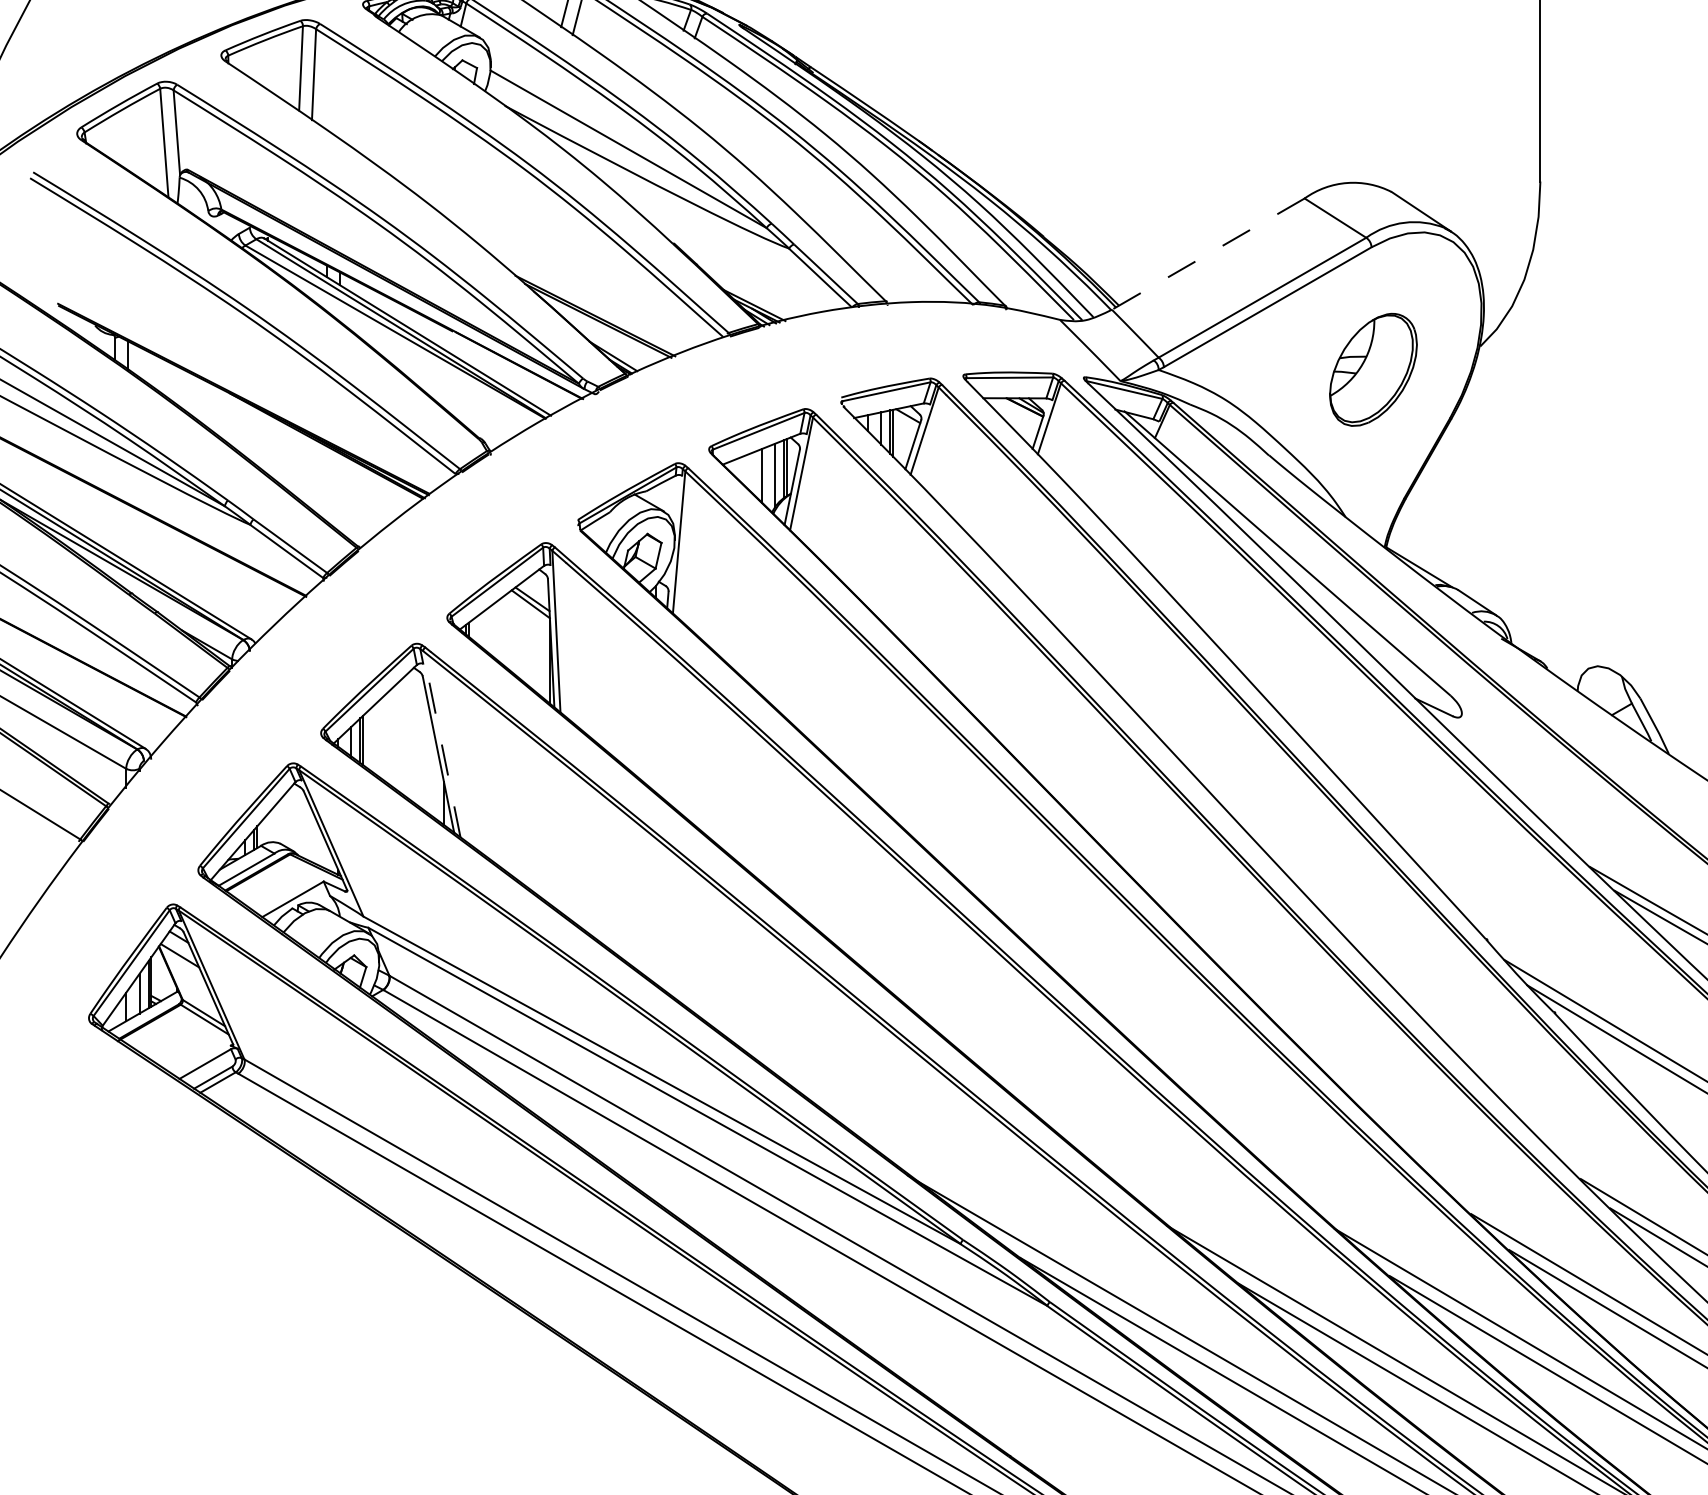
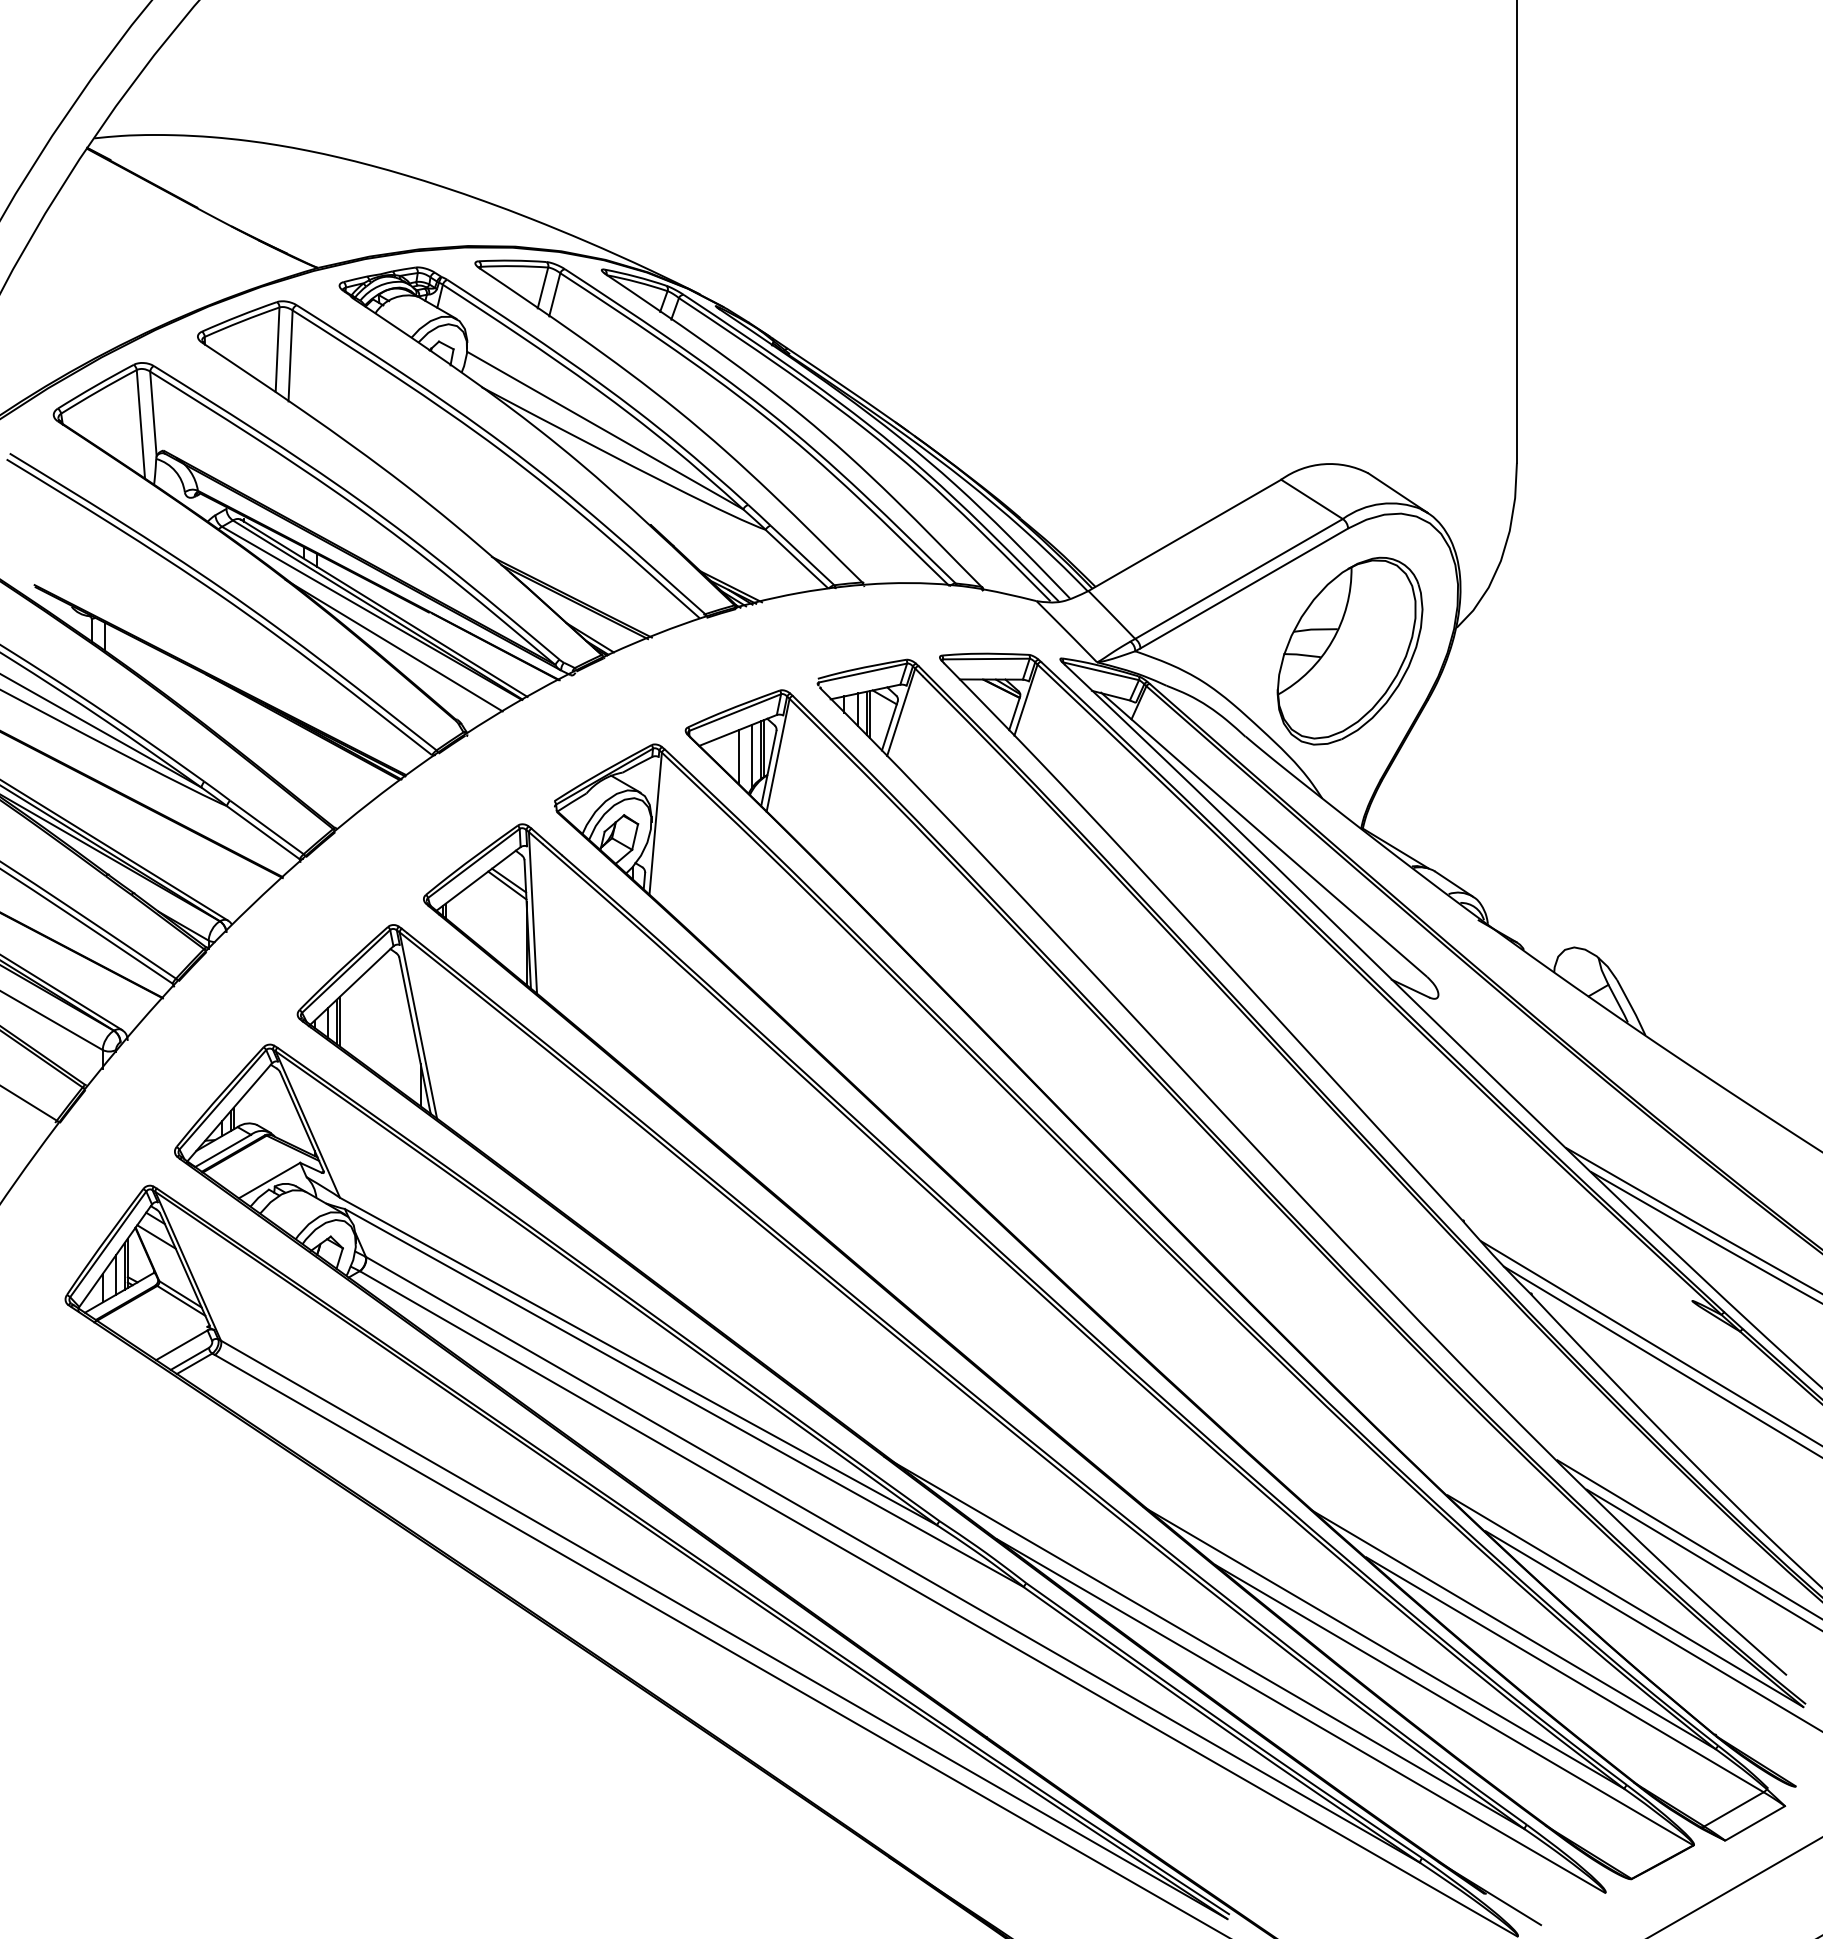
line: (1207, 254) -> (1184, 535), dashed -> solid
line: (416, 364) -> (393, 645), added
part: (1372, 369) -> (1349, 650), size x1.67
line: (441, 743) -> (418, 1024), dashed -> solid

